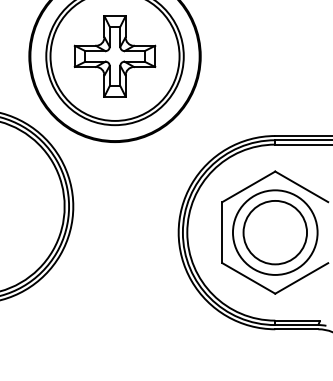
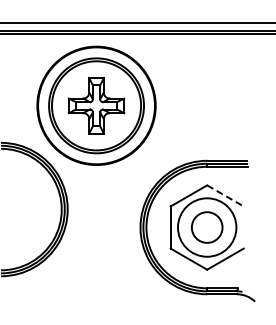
line: (301, 187) -> (225, 196), solid -> dashed
circle: (275, 232) -> (207, 227), size x0.7

